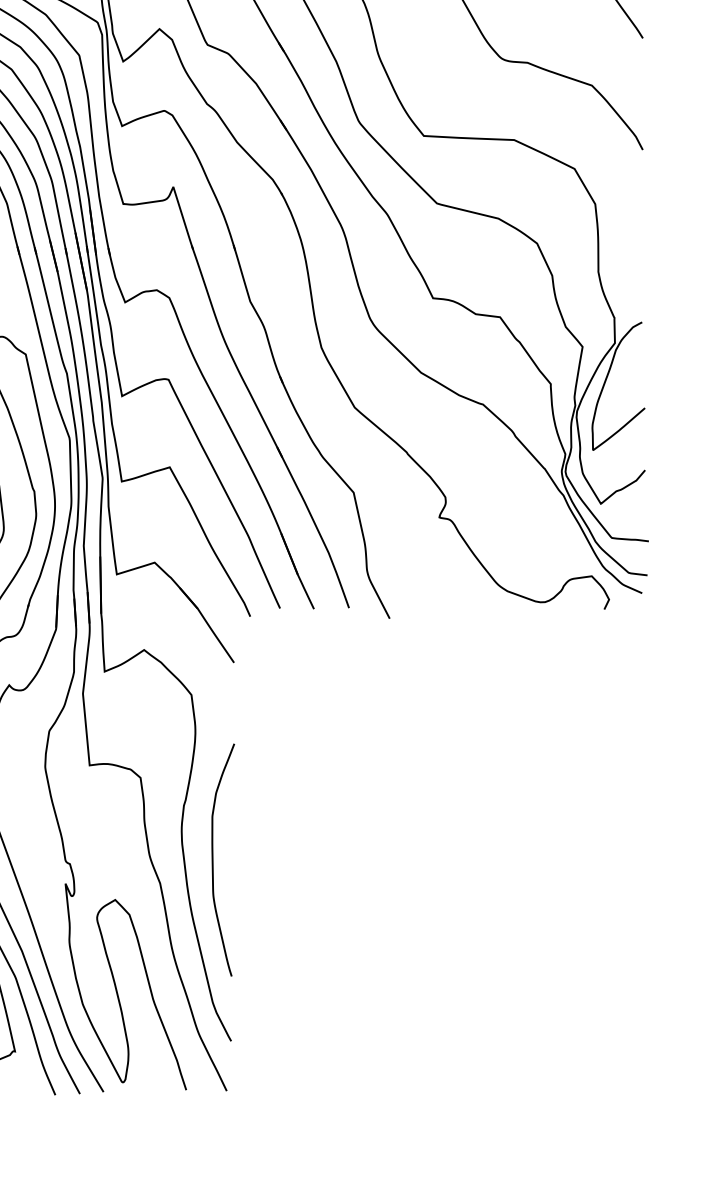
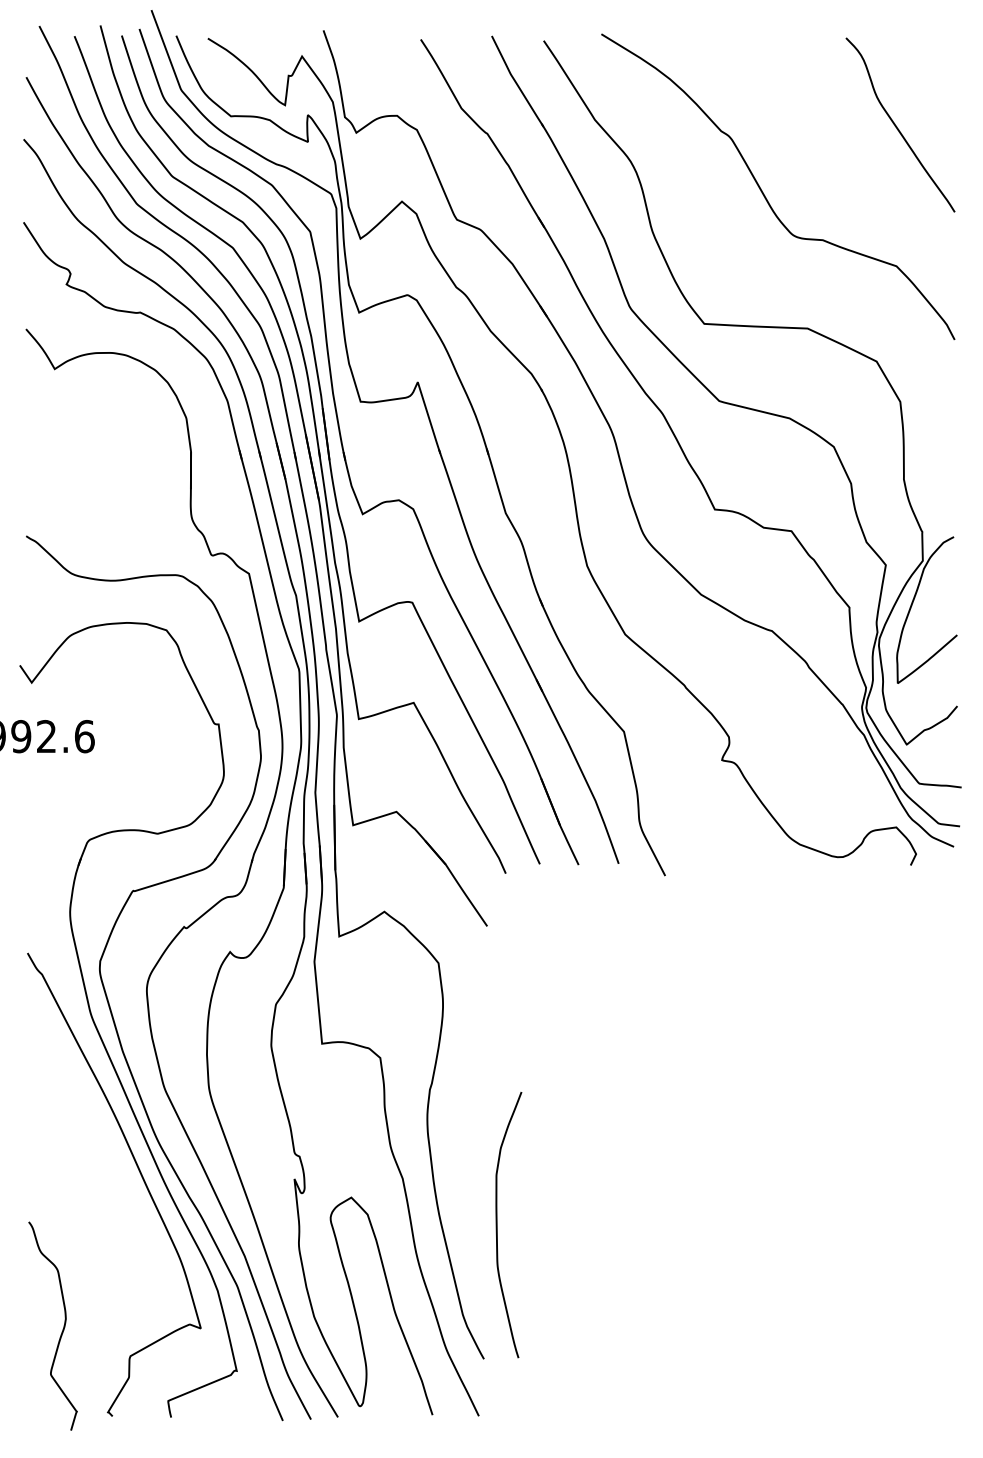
curve: (213, 860) -> (497, 1225), moved

